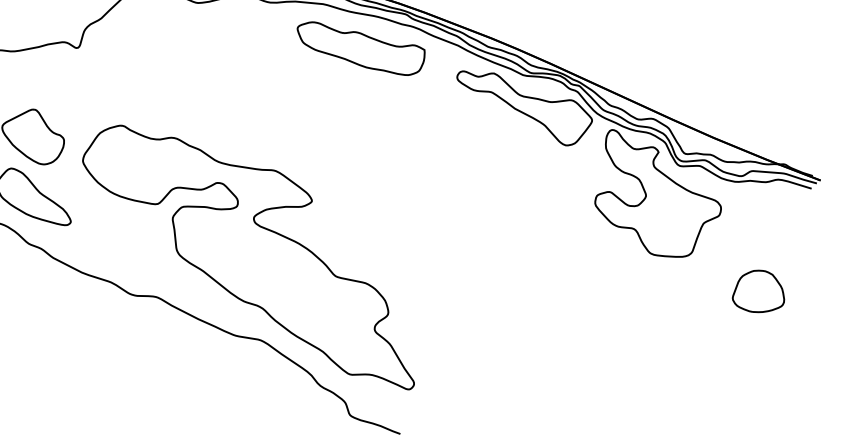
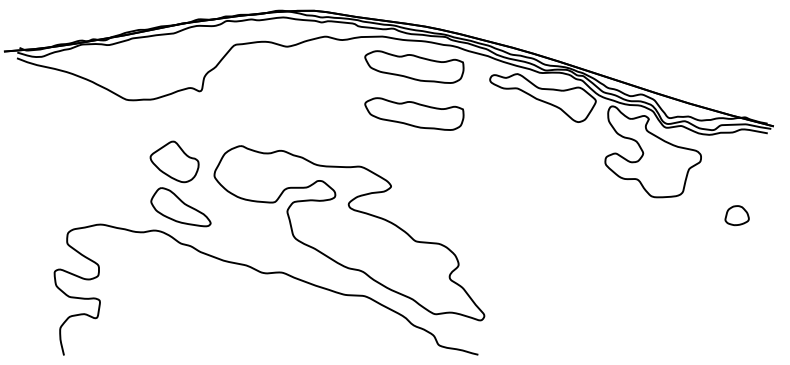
part: (353, 109) -> (414, 113), added
part: (758, 291) -> (736, 215), size x0.6

